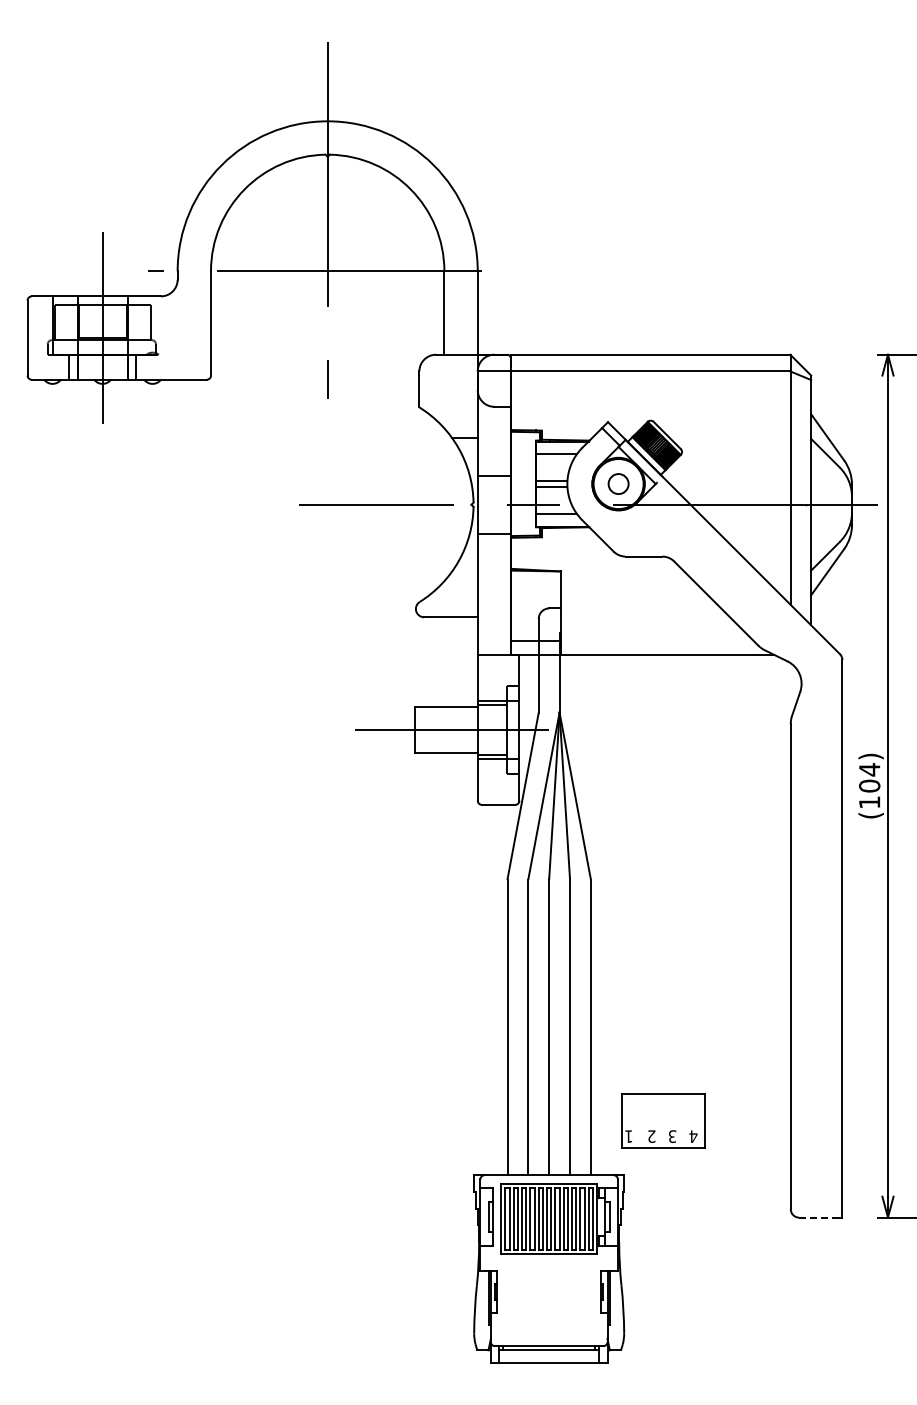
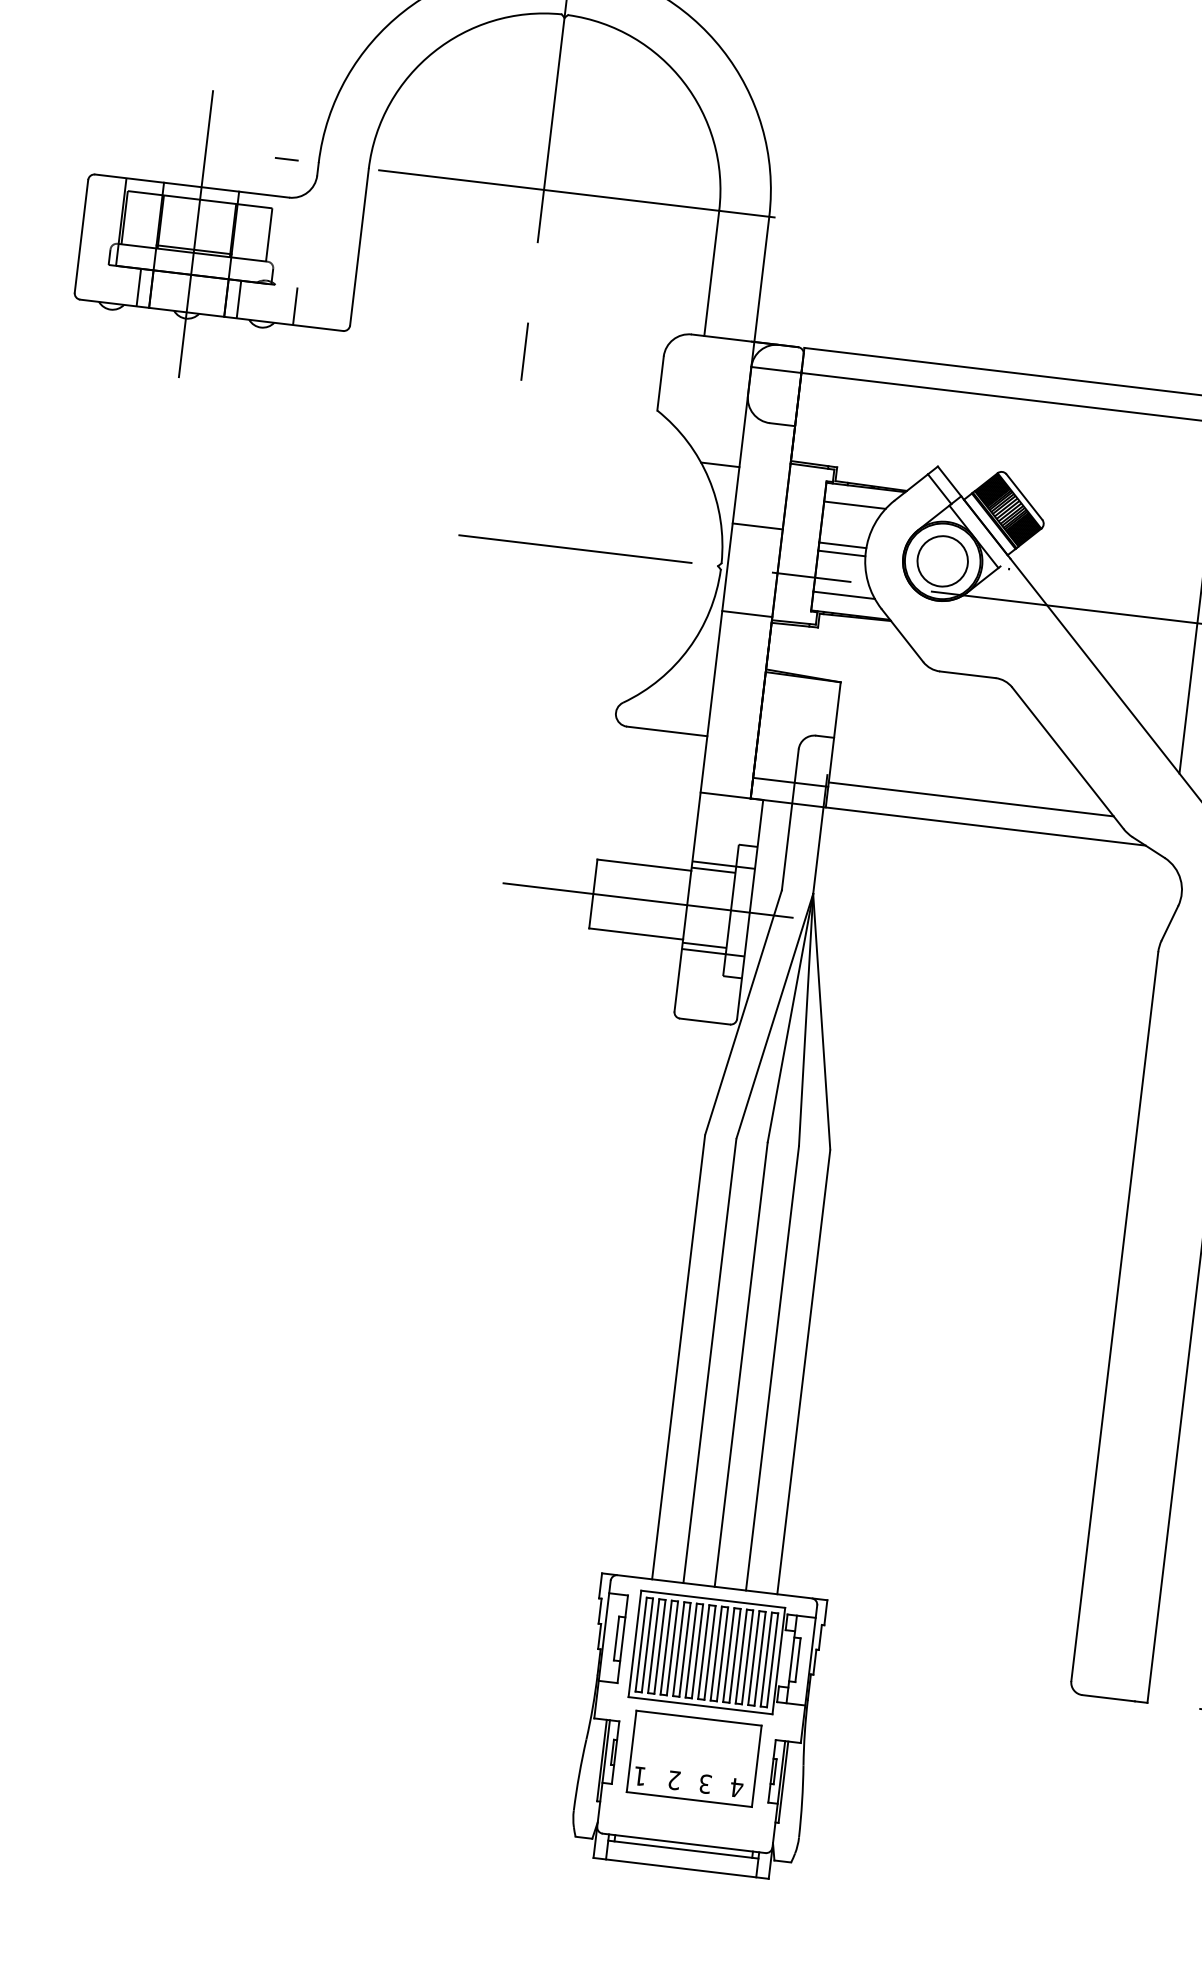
line: (173, 366) -> (295, 305), added
circle: (618, 483) -> (942, 560), size x1.67
line: (655, 638) -> (970, 799), added
part: (663, 1120) -> (694, 1758), moved
line: (816, 1217) -> (1108, 1698), dashed -> solid

